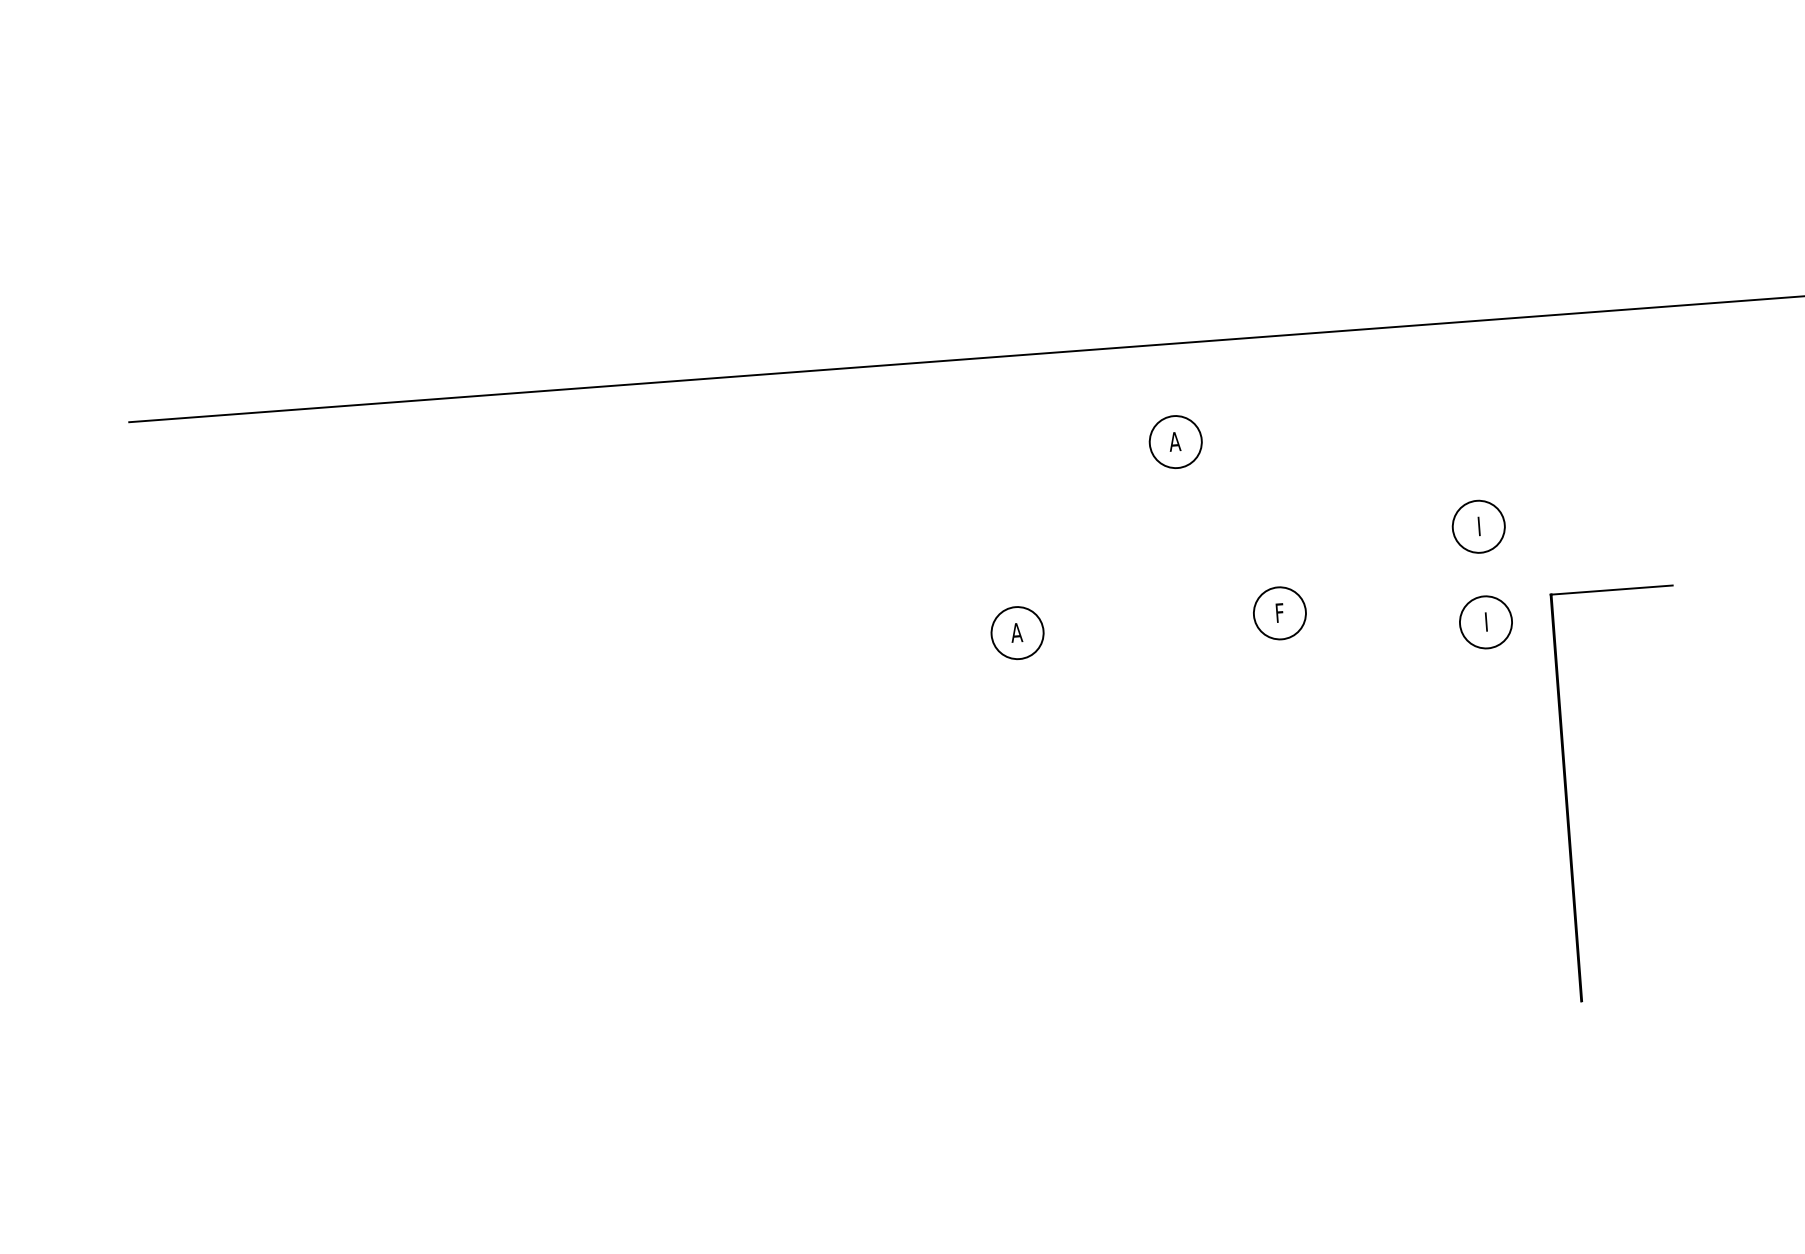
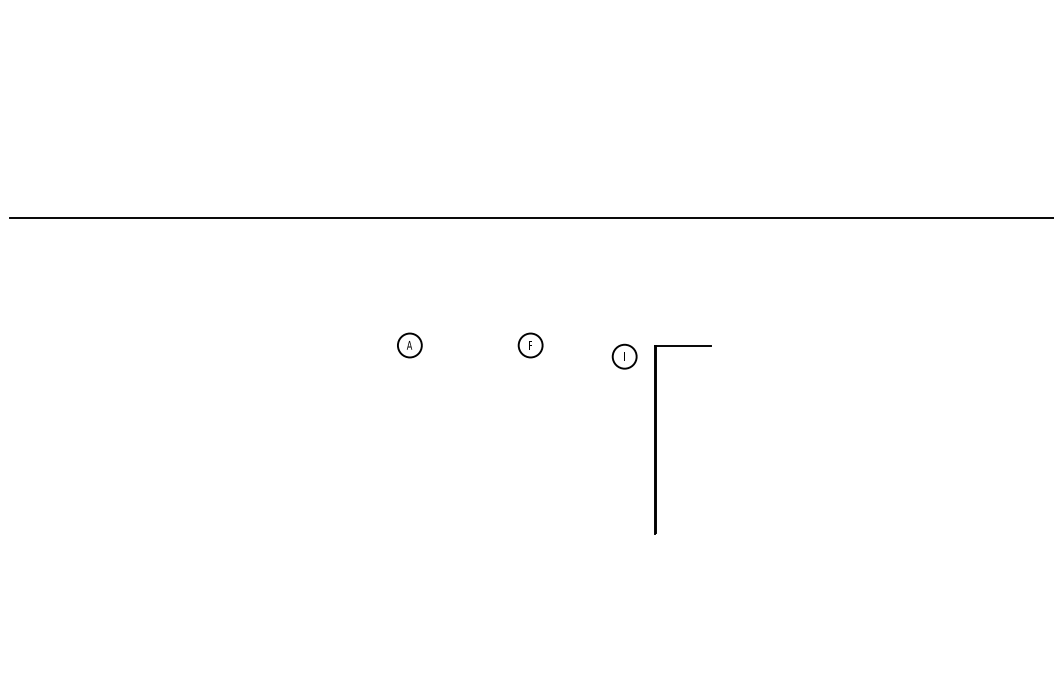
part: (1174, 442) -> (488, 263), removed
part: (1478, 526) -> (624, 312), removed

